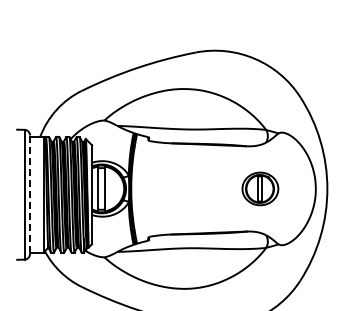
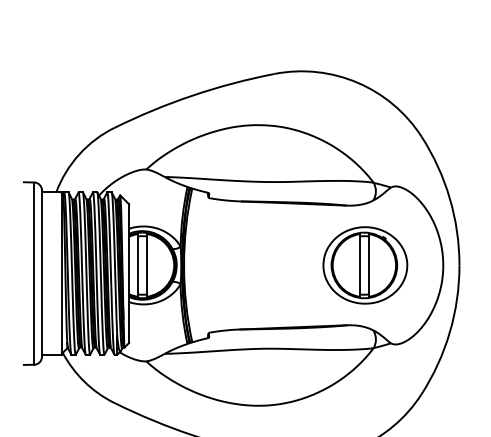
part: (260, 188) -> (365, 264), size x1.67
line: (30, 195) -> (42, 274), dashed -> solid

